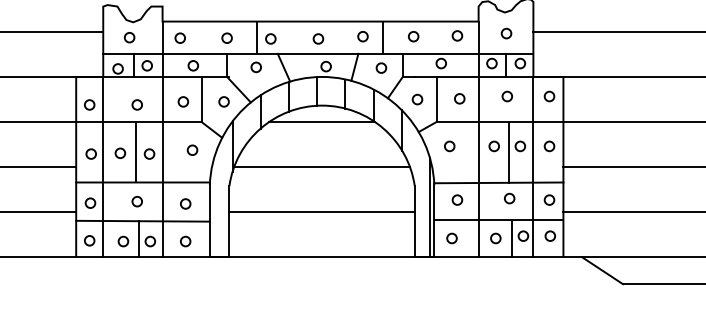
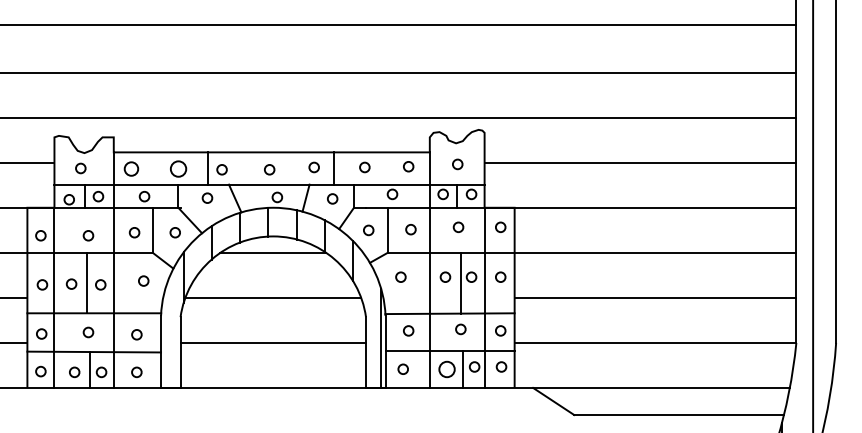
circle: (180, 37) -> (131, 168), size x1.4
circle: (226, 37) -> (177, 168), size x1.6
circle: (495, 237) -> (446, 368), size x1.6

